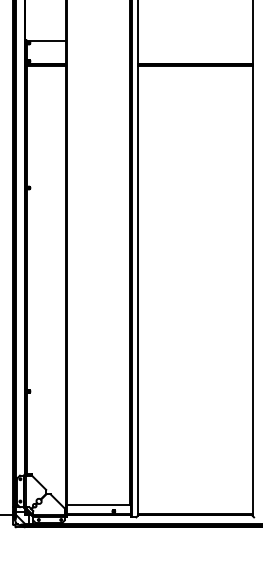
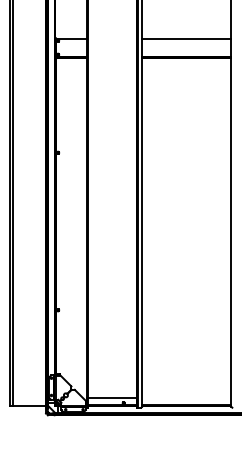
line: (194, 40) -> (186, 38), added

